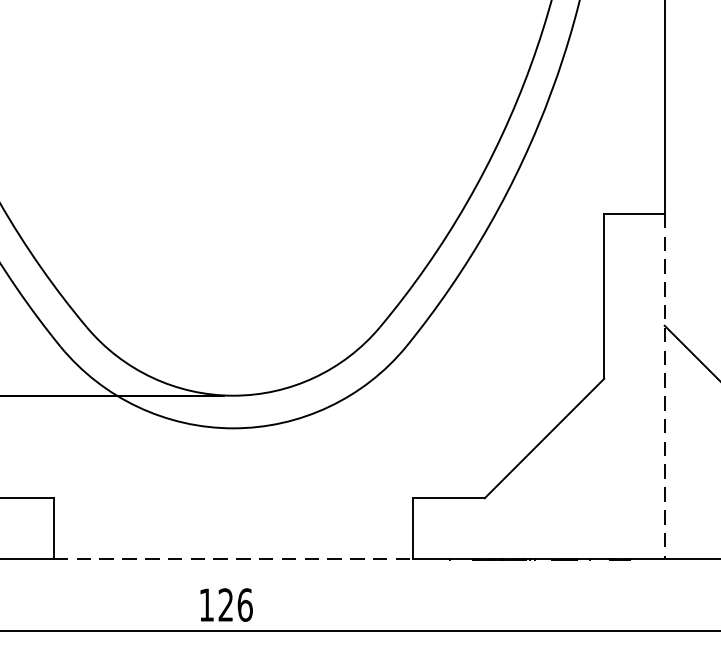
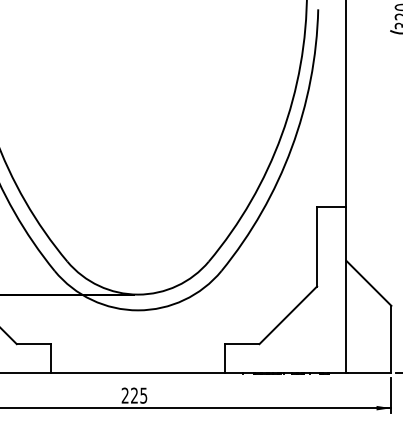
line: (664, 387) -> (346, 290), dashed -> solid
line: (234, 559) -> (138, 373), dashed -> solid
text: (225, 604) -> (134, 395), 126 -> 225

